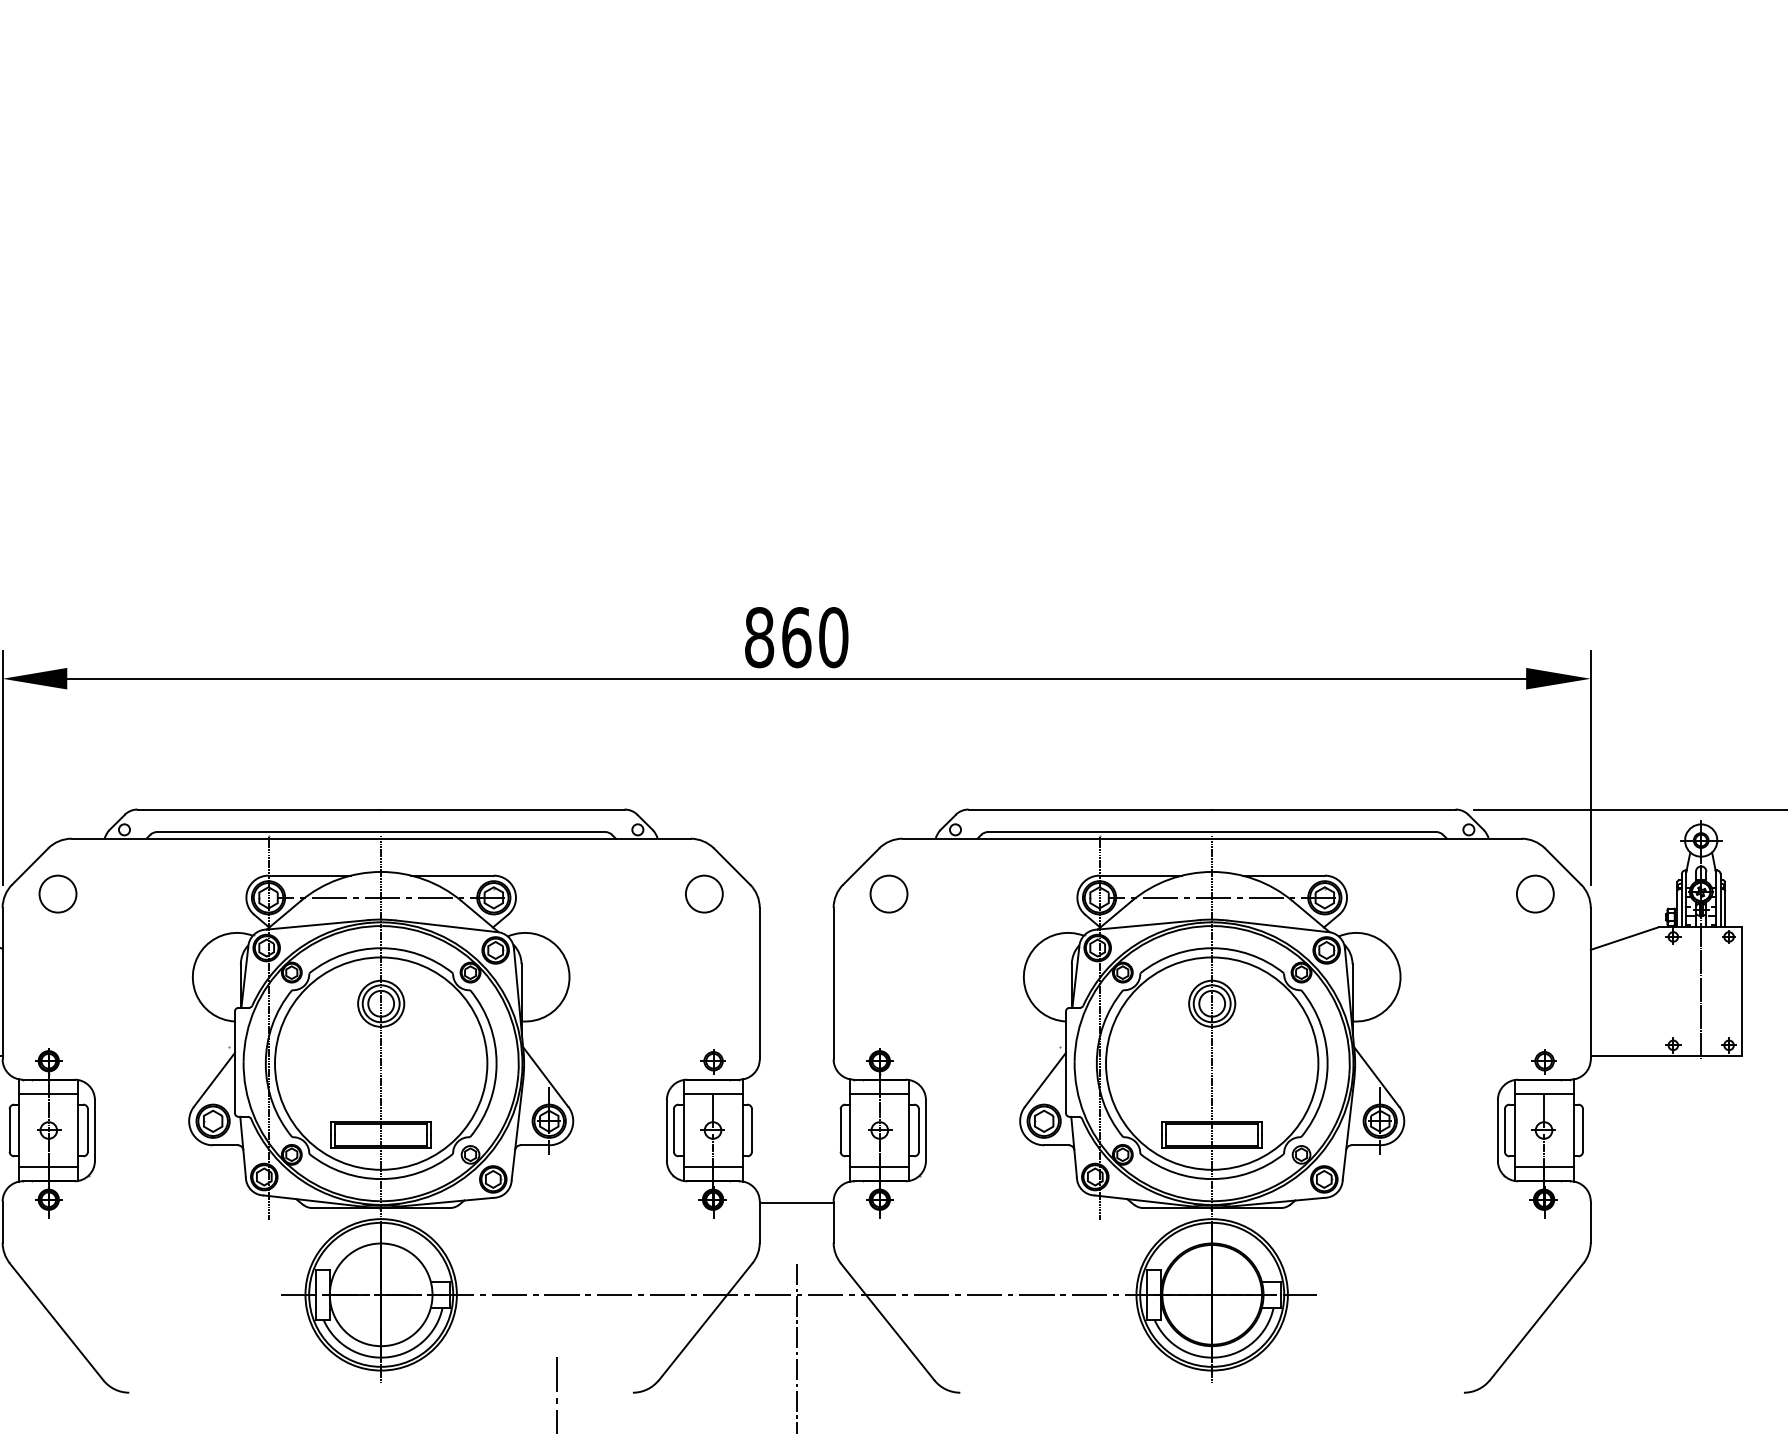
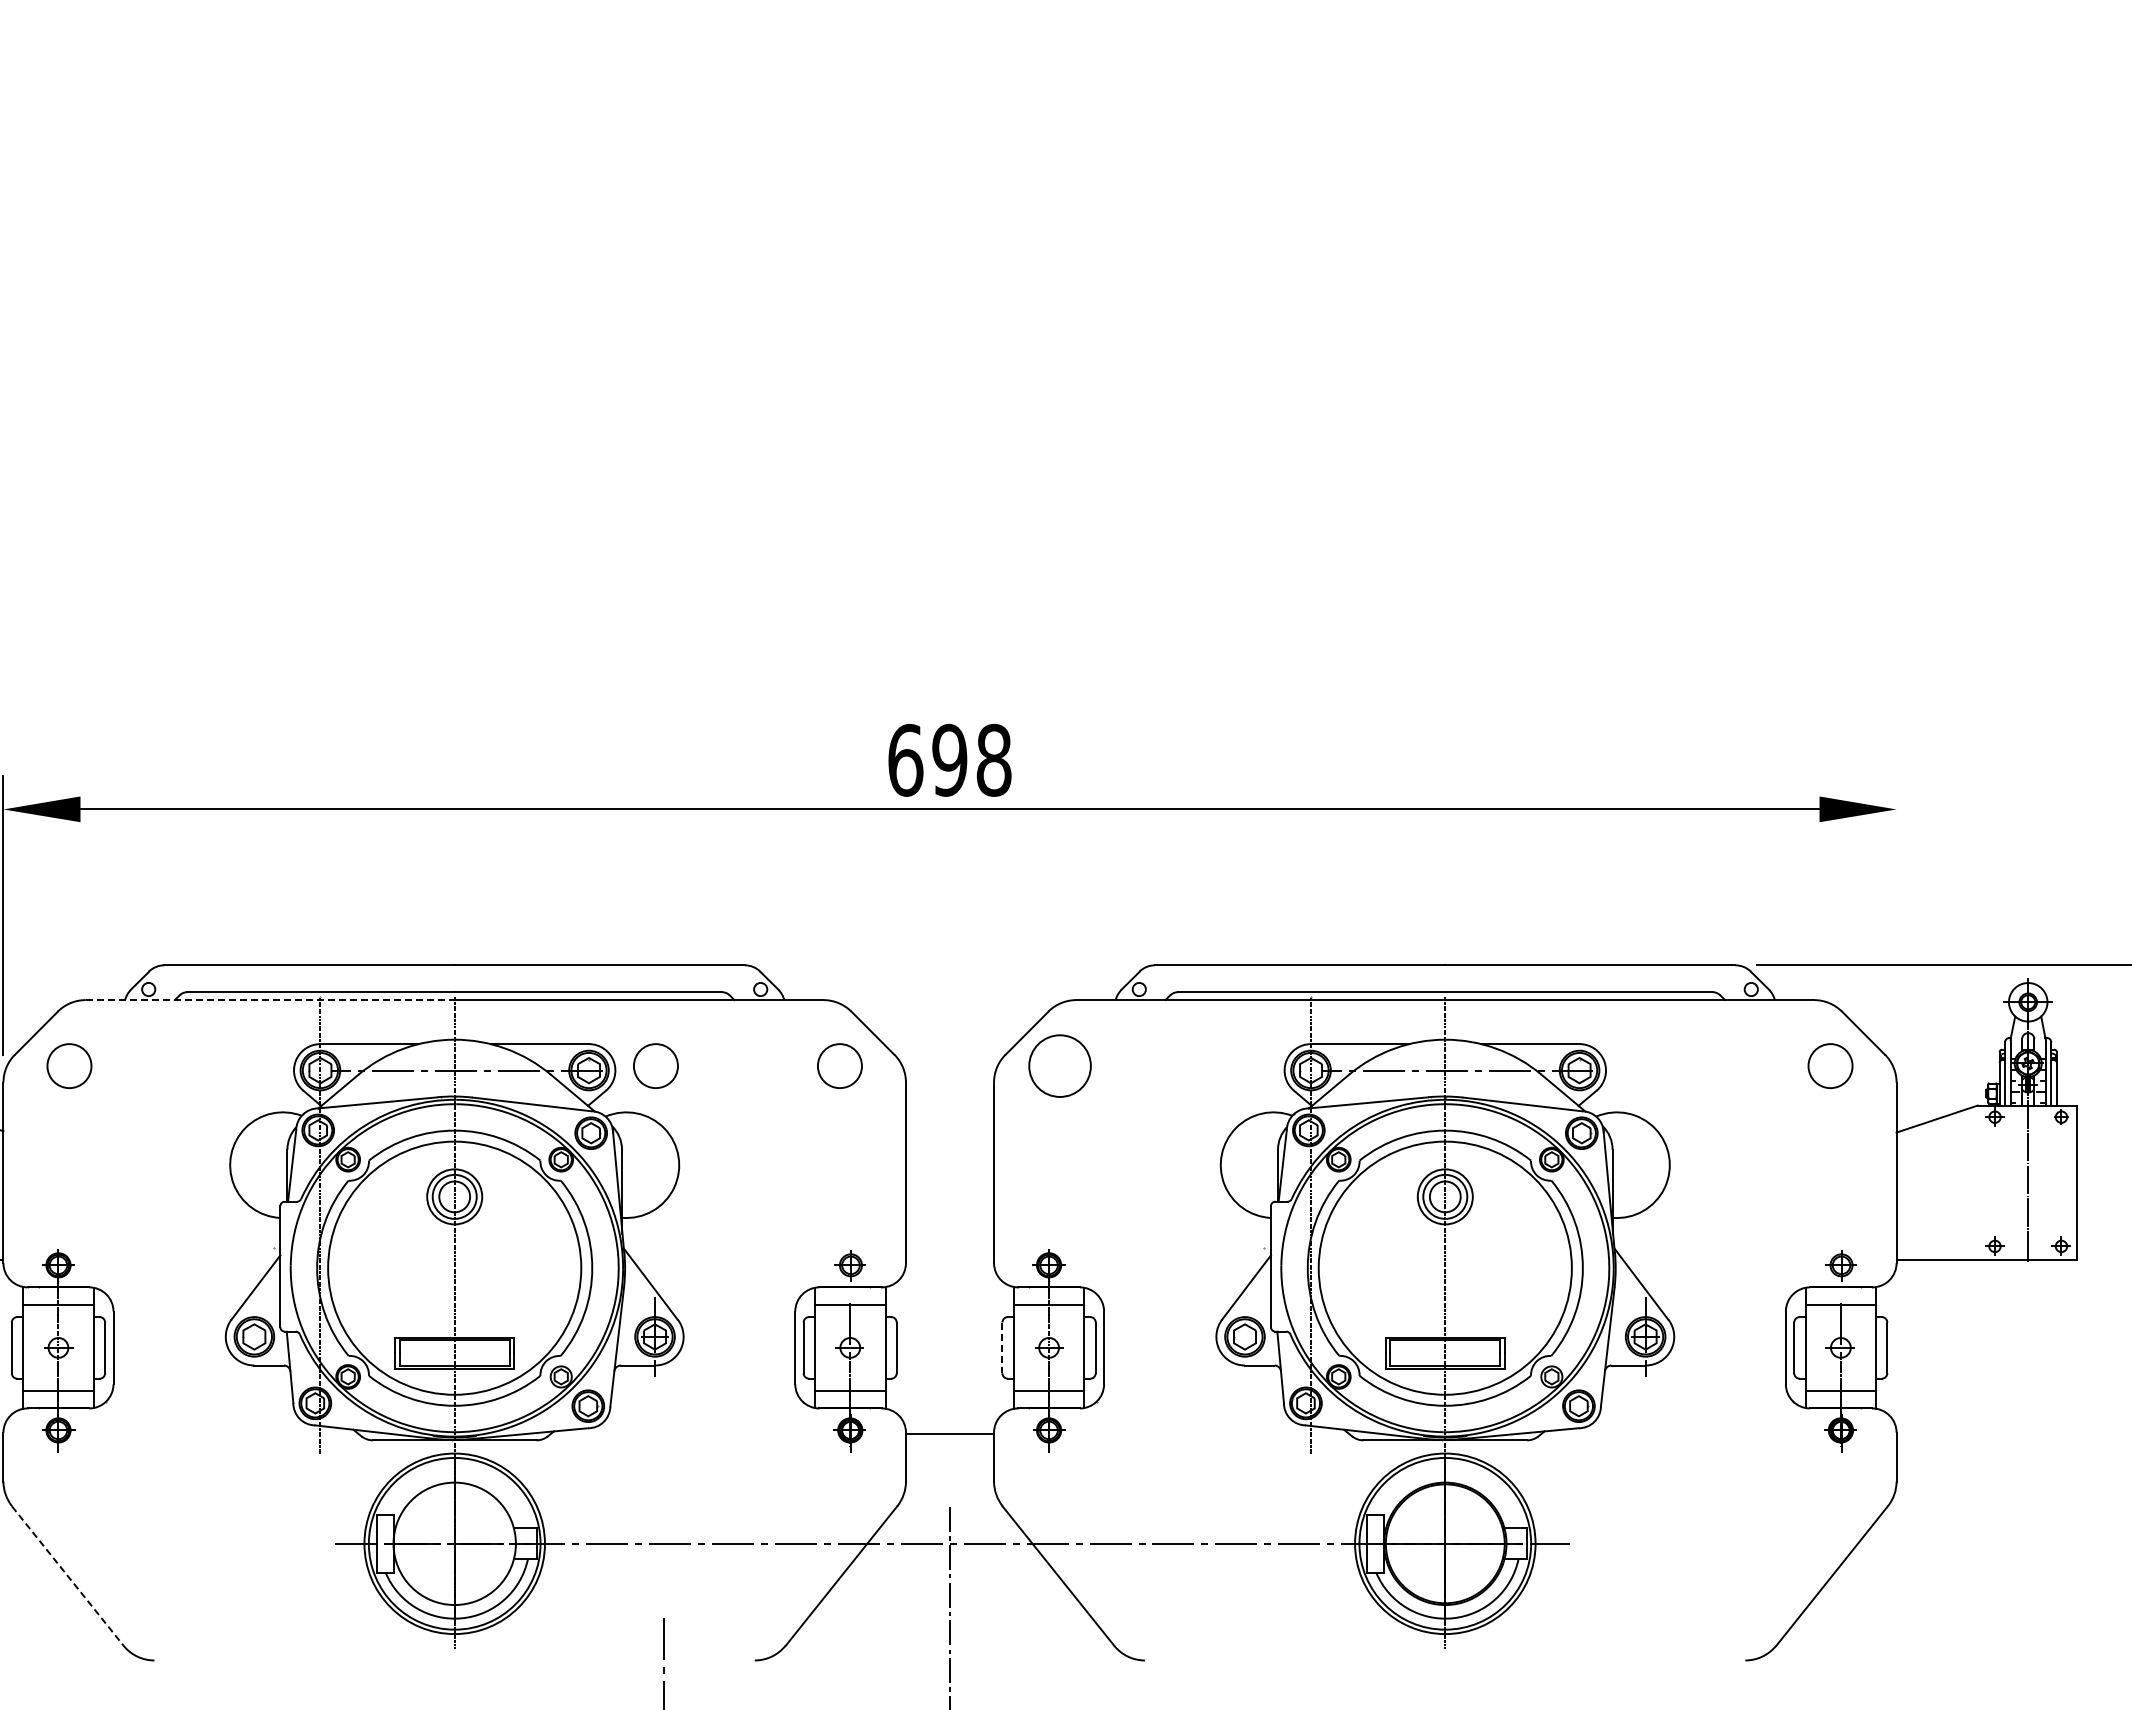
text: (796, 636) -> (949, 759), 860 -> 698
line: (1590, 767) -> (1896, 915), removed
line: (226, 839) -> (270, 1000), solid -> dashed
circle: (549, 893) -> (655, 1065), added
circle: (889, 894) -> (1060, 1066), size x1.4
line: (840, 1130) -> (1002, 1348), solid -> dashed
line: (57, 1322) -> (68, 1576), solid -> dashed

